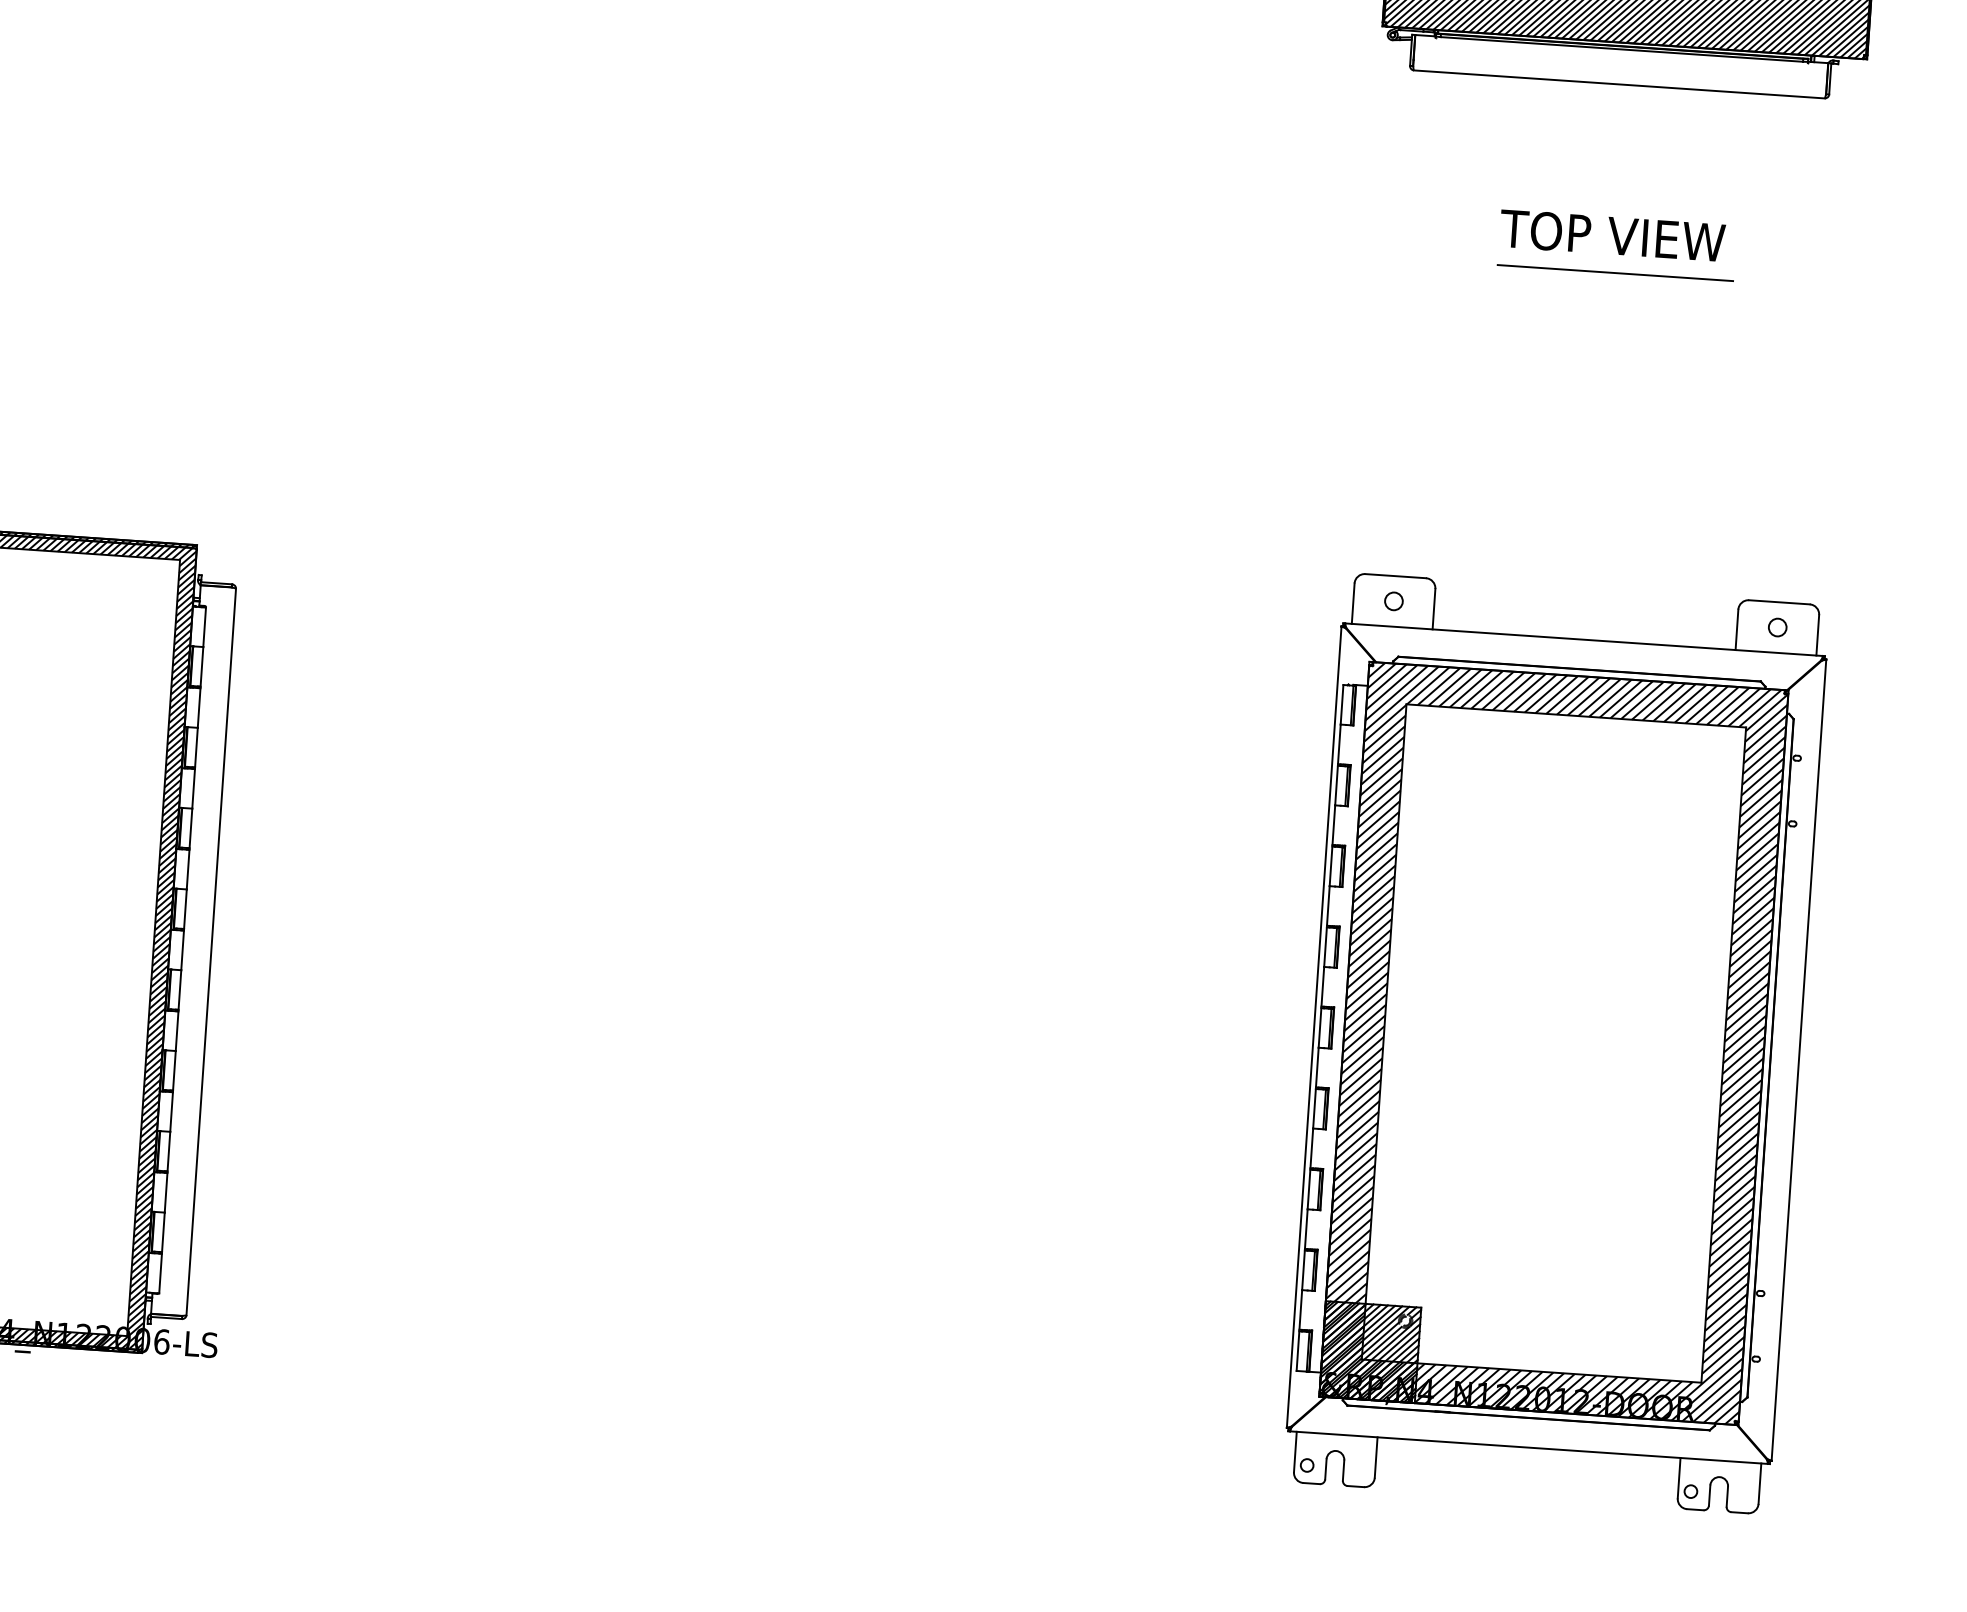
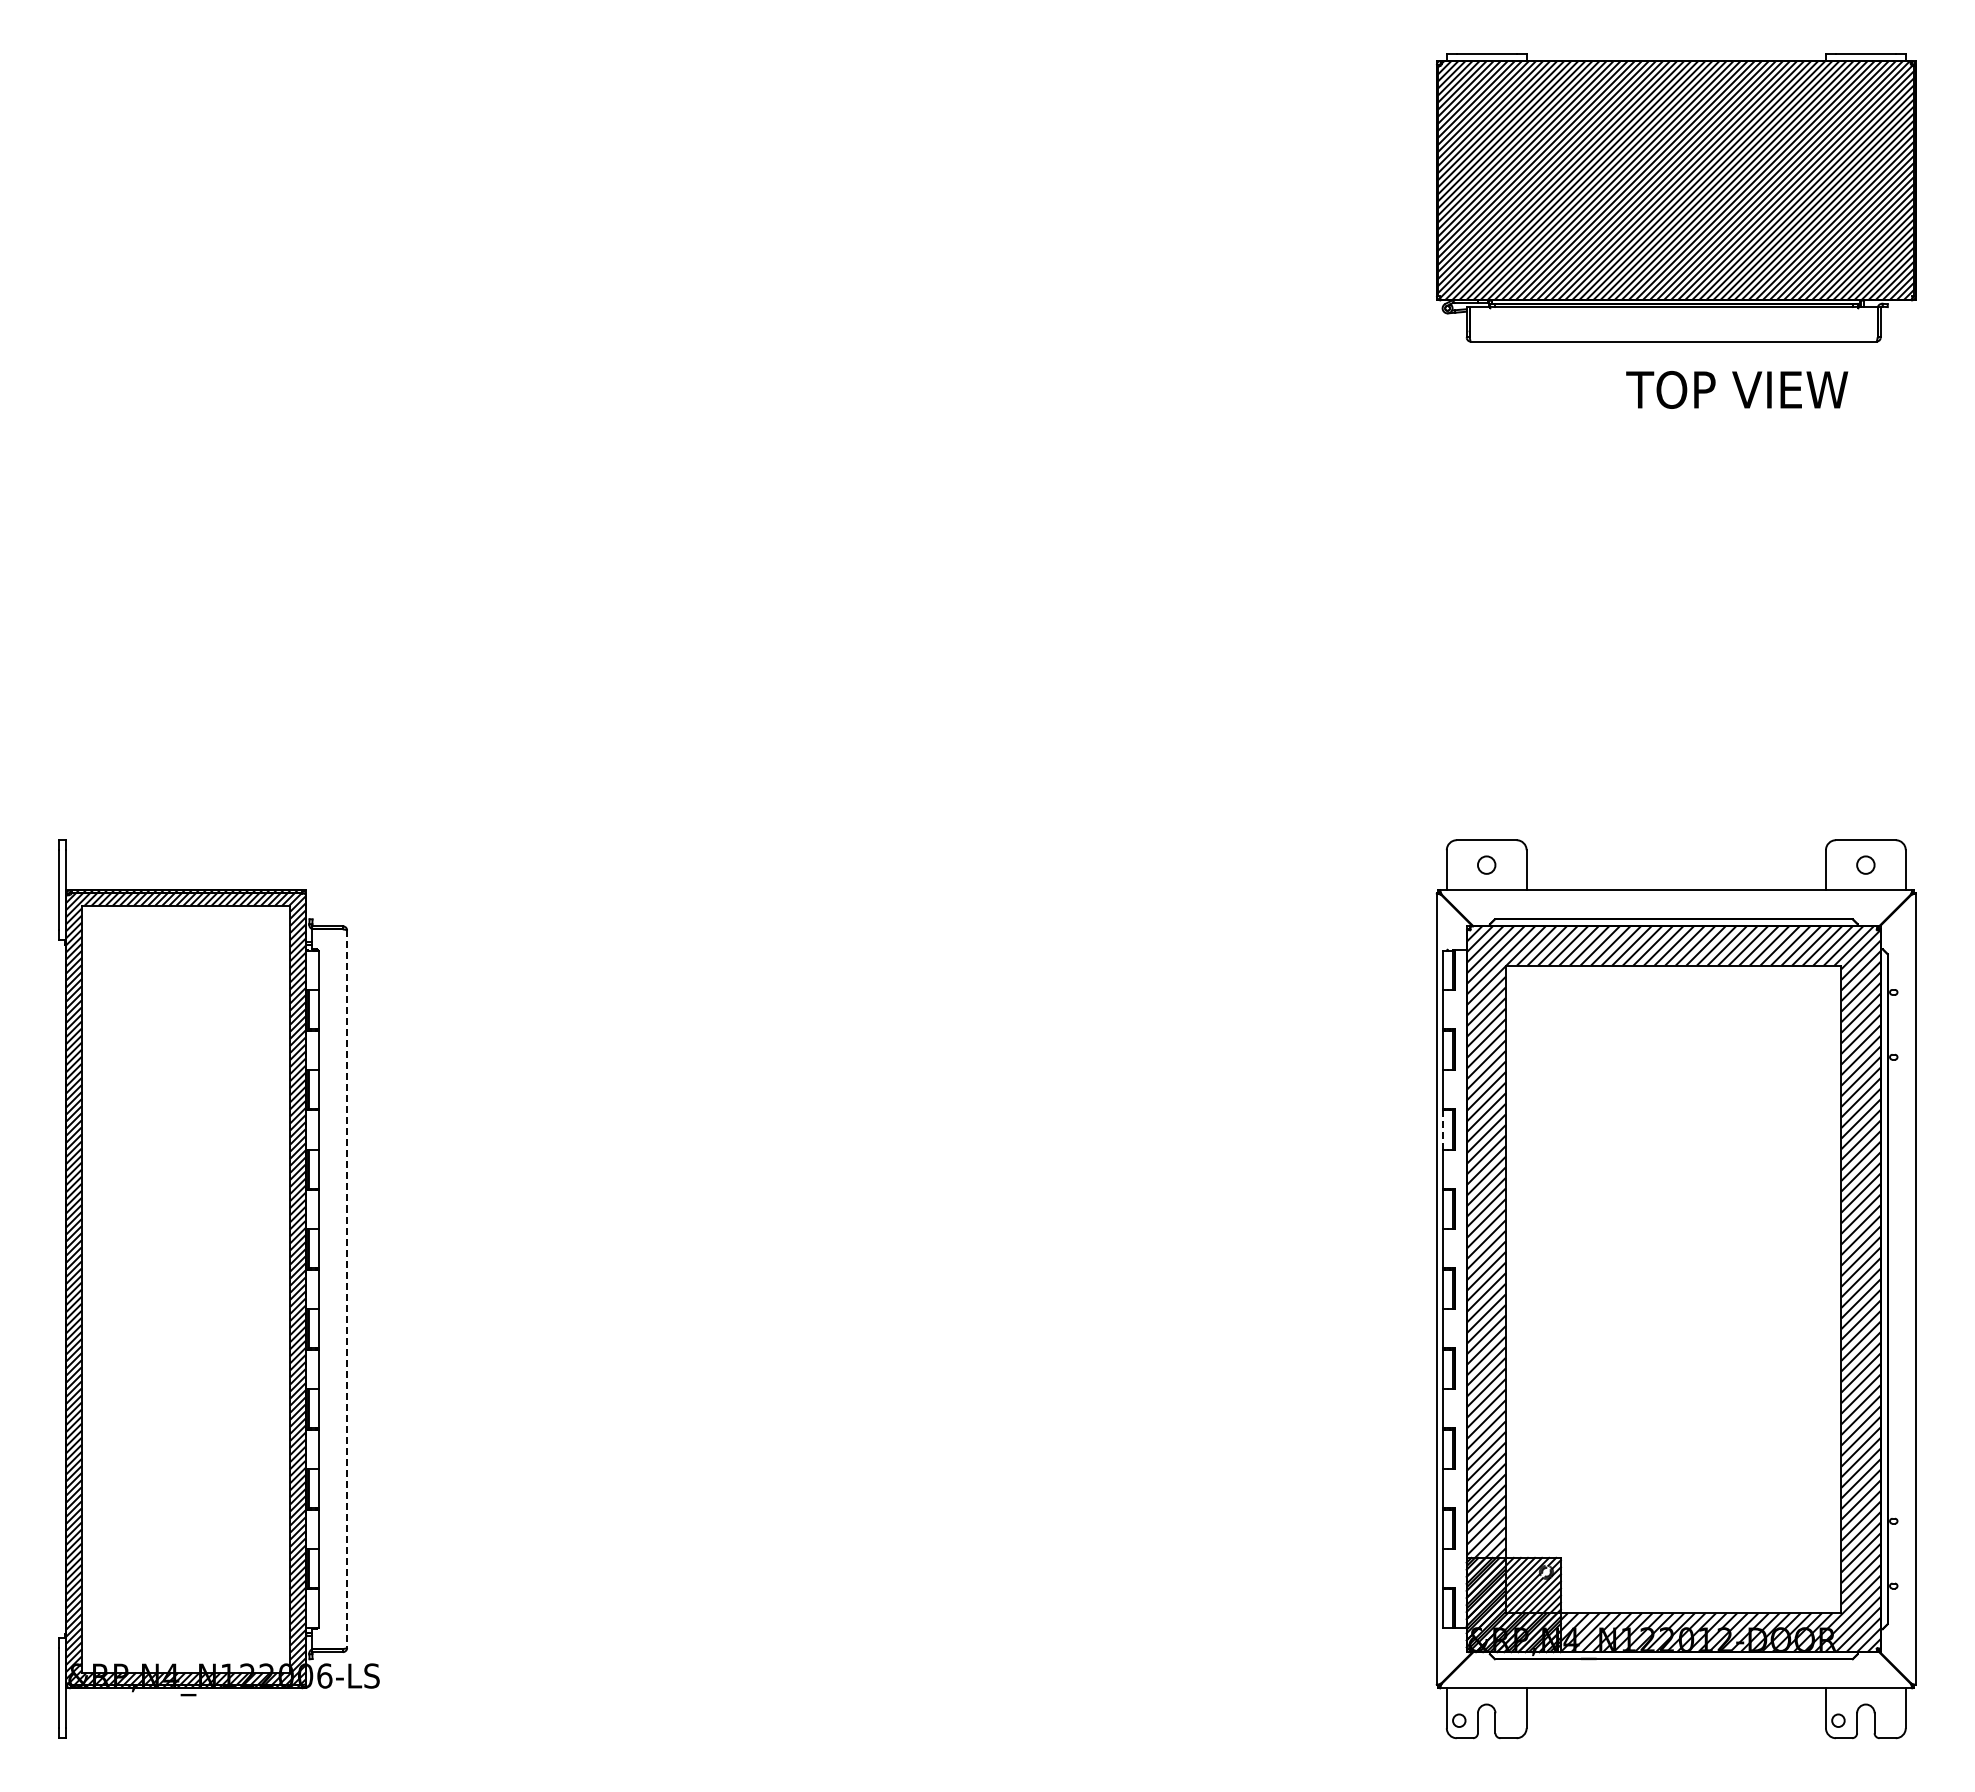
text: (1612, 235) -> (1737, 389), moved
line: (1615, 273) -> (1682, 527), removed
line: (1330, 865) -> (1442, 1129), solid -> dashed
line: (211, 952) -> (347, 1289), solid -> dashed

